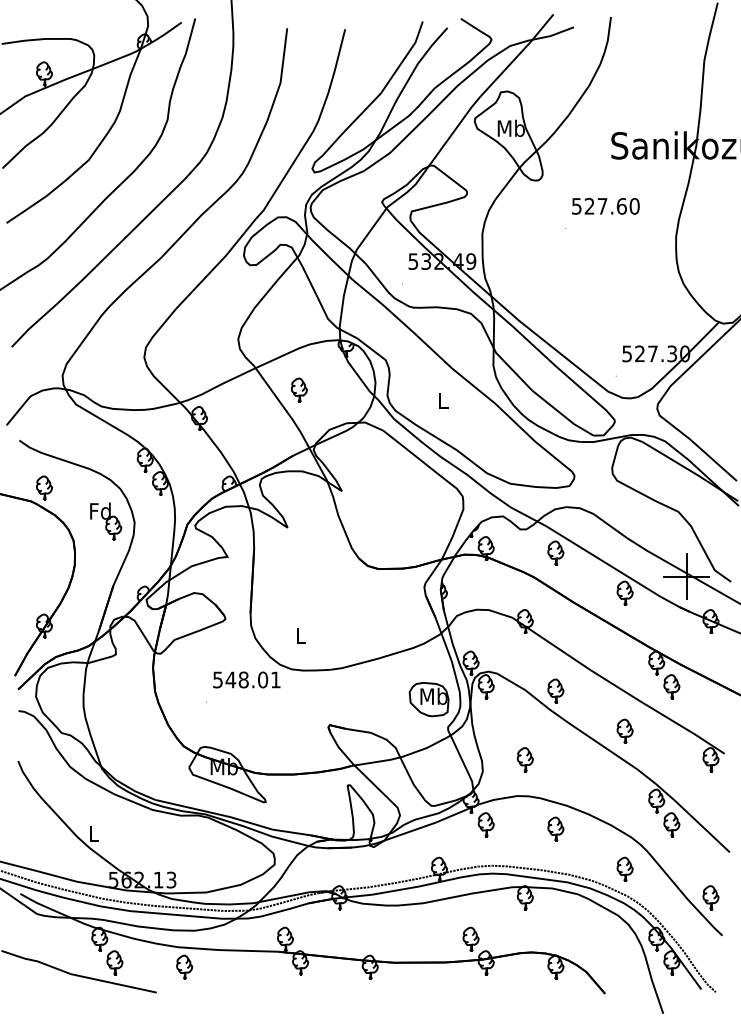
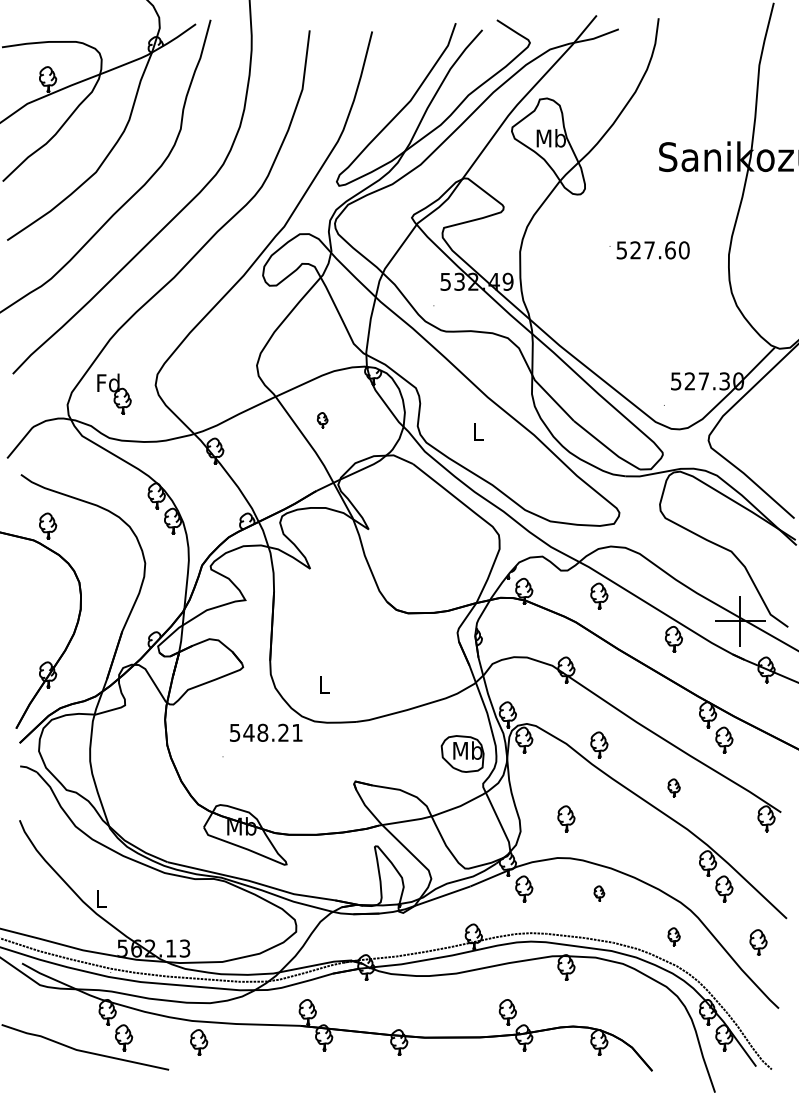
text: (605, 206) -> (652, 250), moved
part: (299, 390) -> (322, 420), size x0.6
part: (106, 520) -> (114, 393), moved
text: (262, 679) -> (283, 732), 548.01 -> 548.21
part: (625, 730) -> (674, 787), size x0.7
part: (556, 828) -> (599, 893), size x0.6
part: (625, 868) -> (674, 936), size x0.7
part: (710, 897) -> (758, 942), moved

